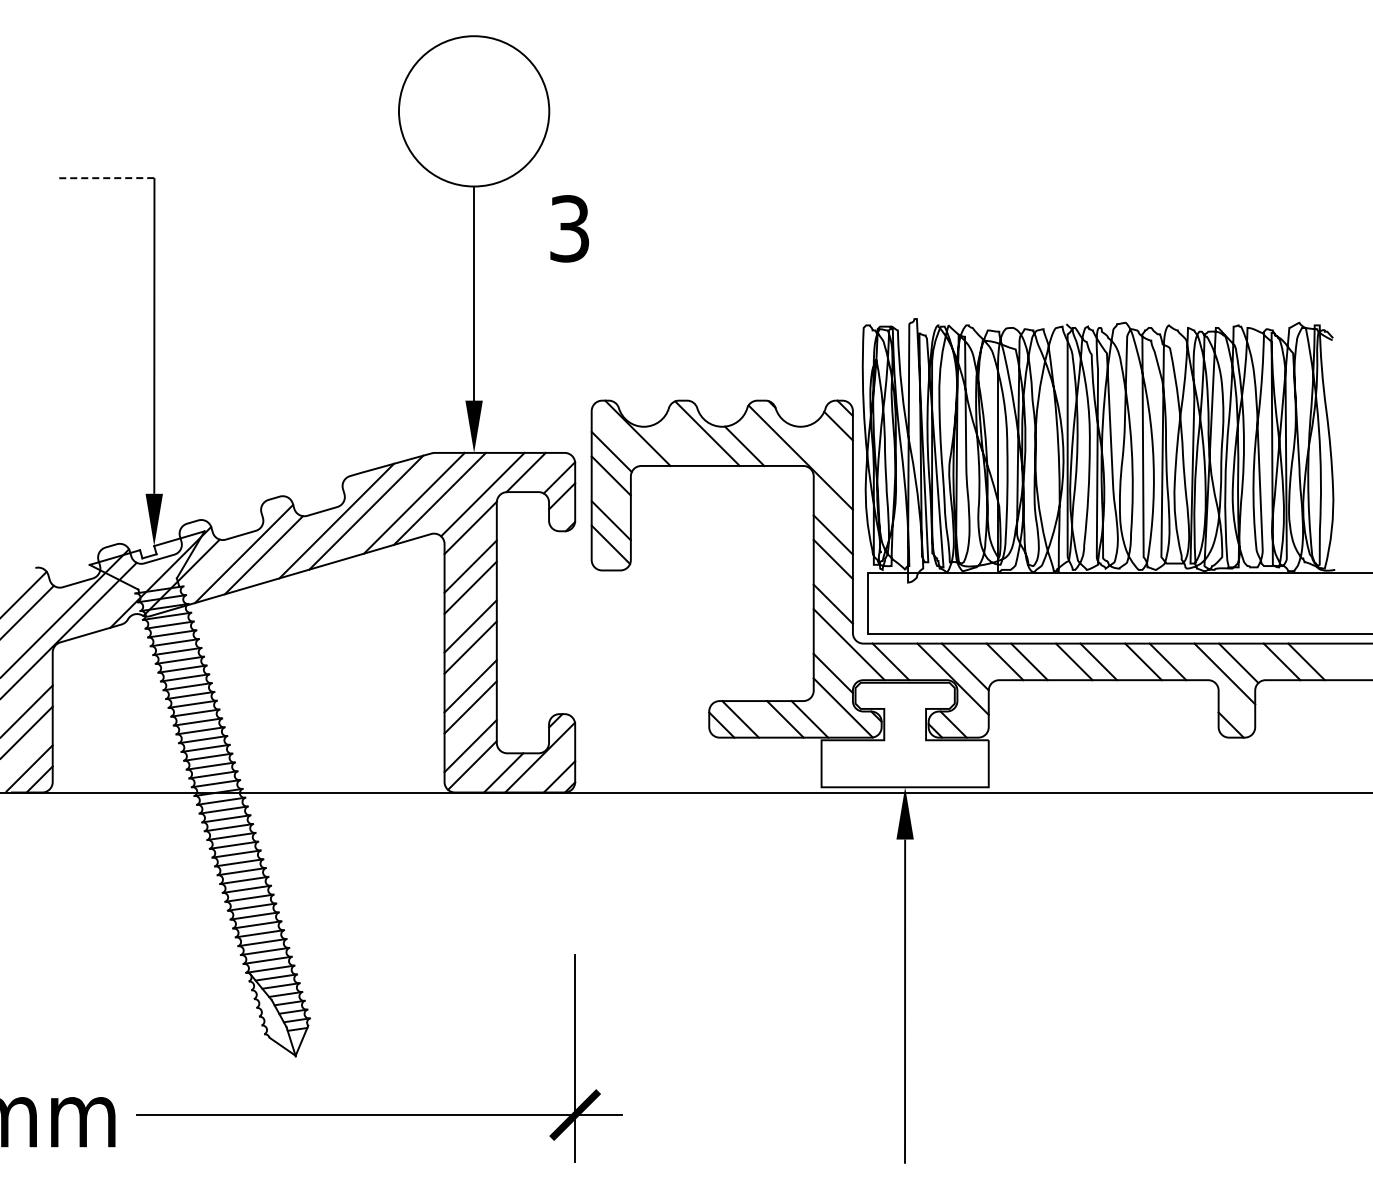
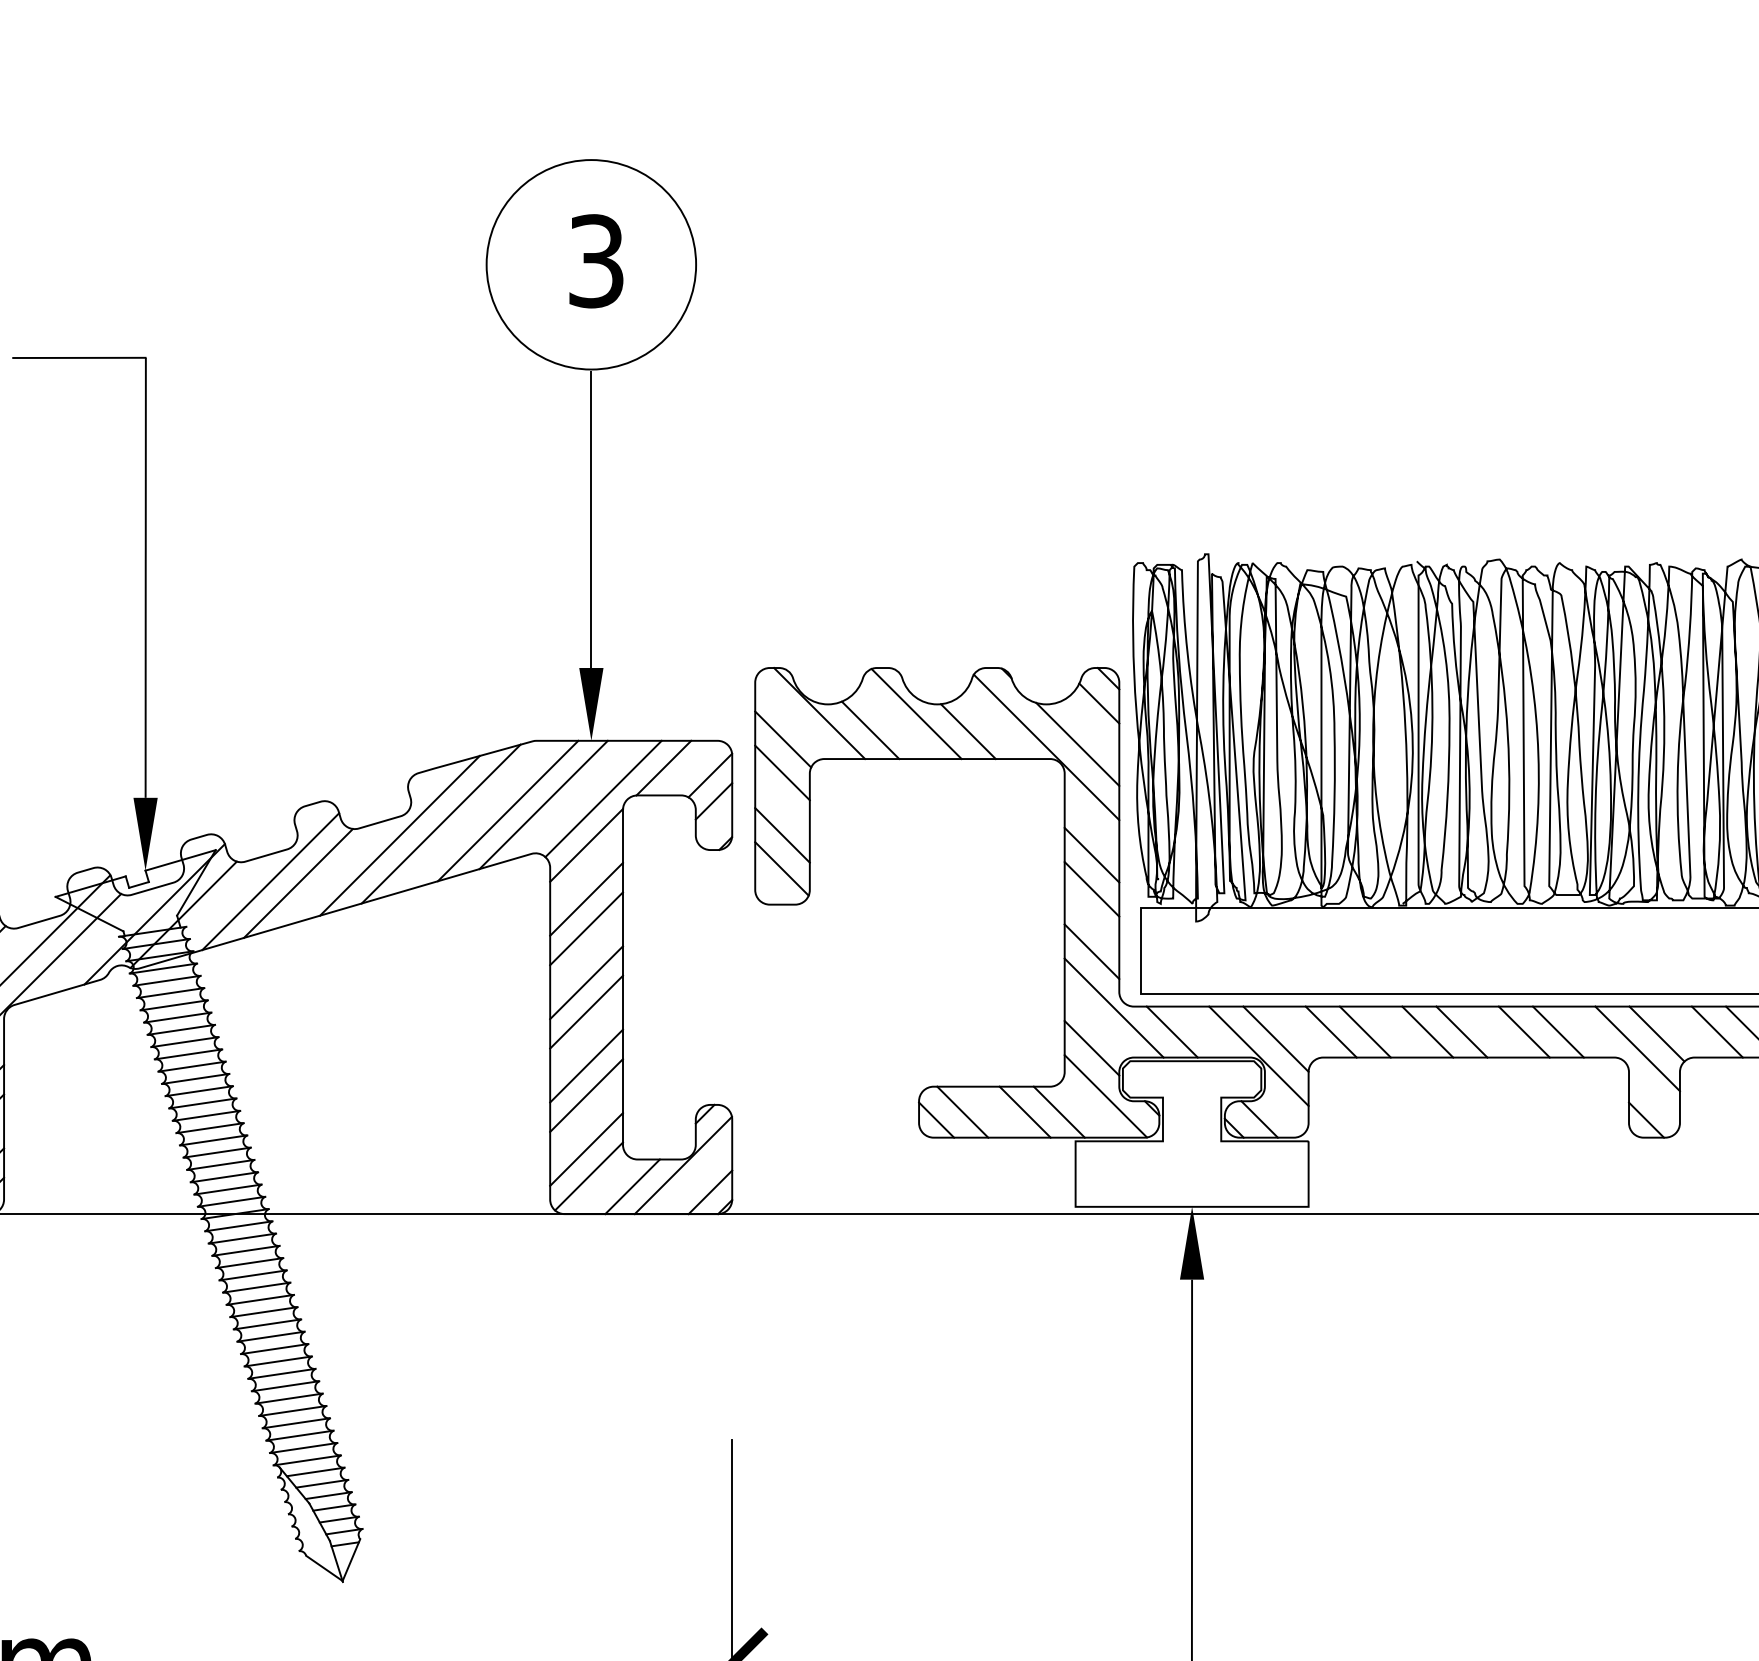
line: (106, 178) -> (79, 358), dashed -> solid
text: (569, 228) -> (596, 260), moved
line: (674, 444) -> (870, 729), added
line: (822, 455) -> (1076, 744), added

